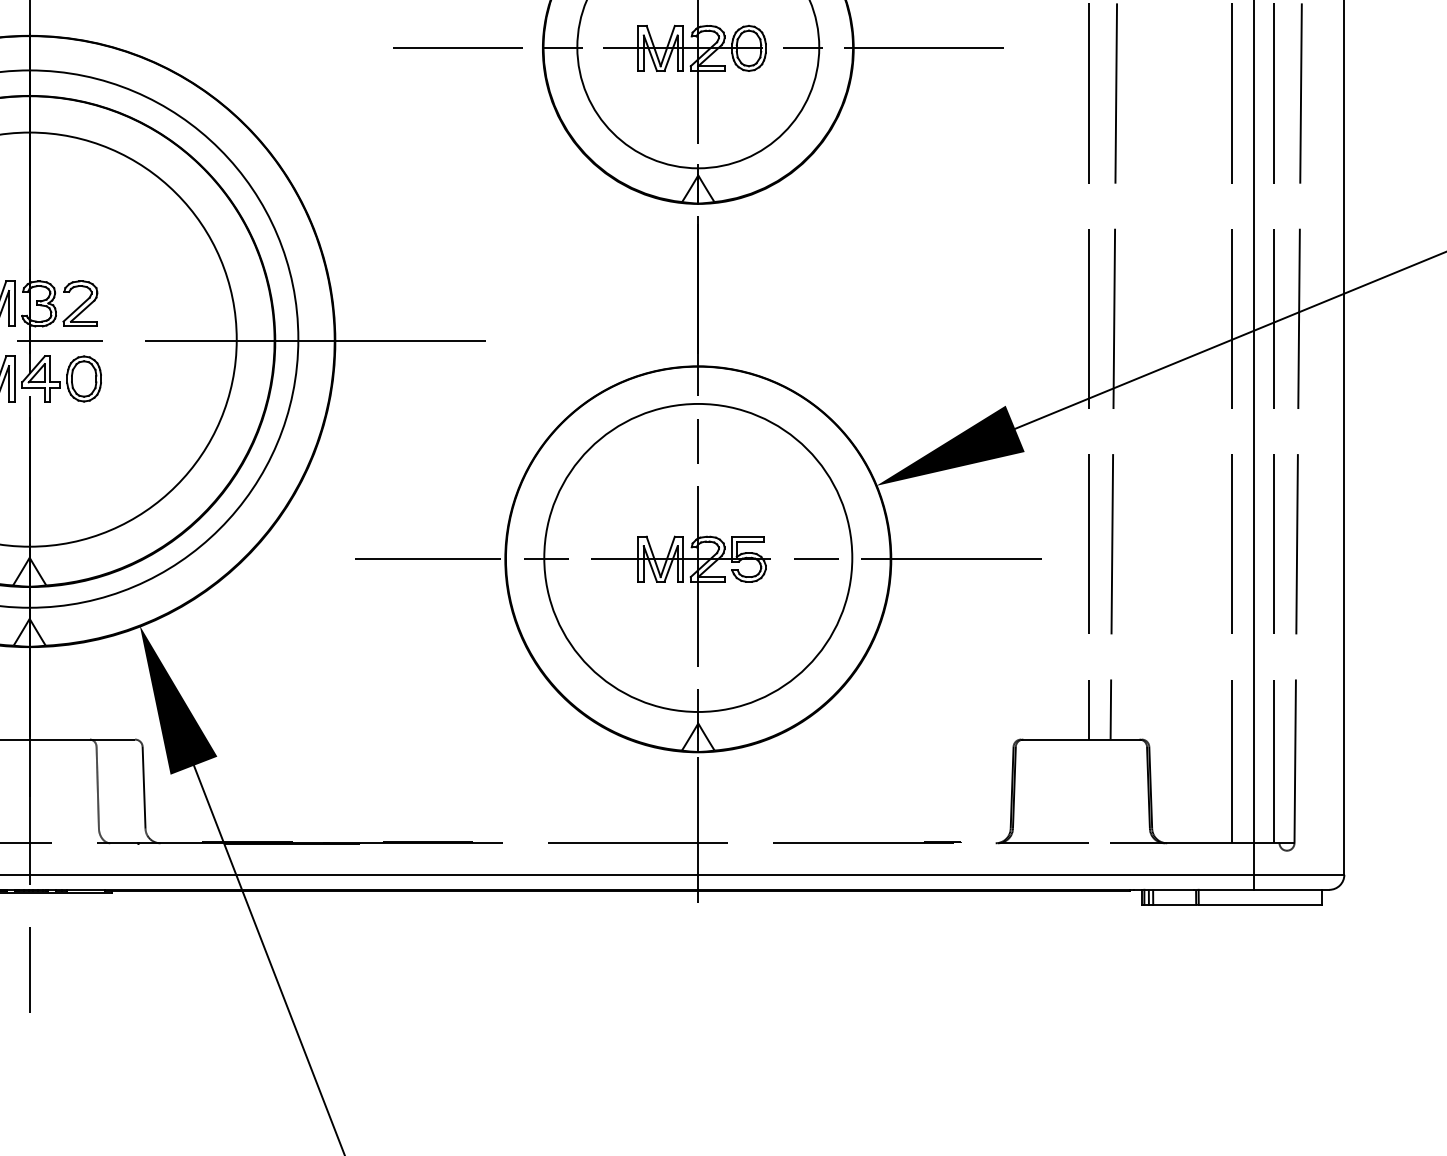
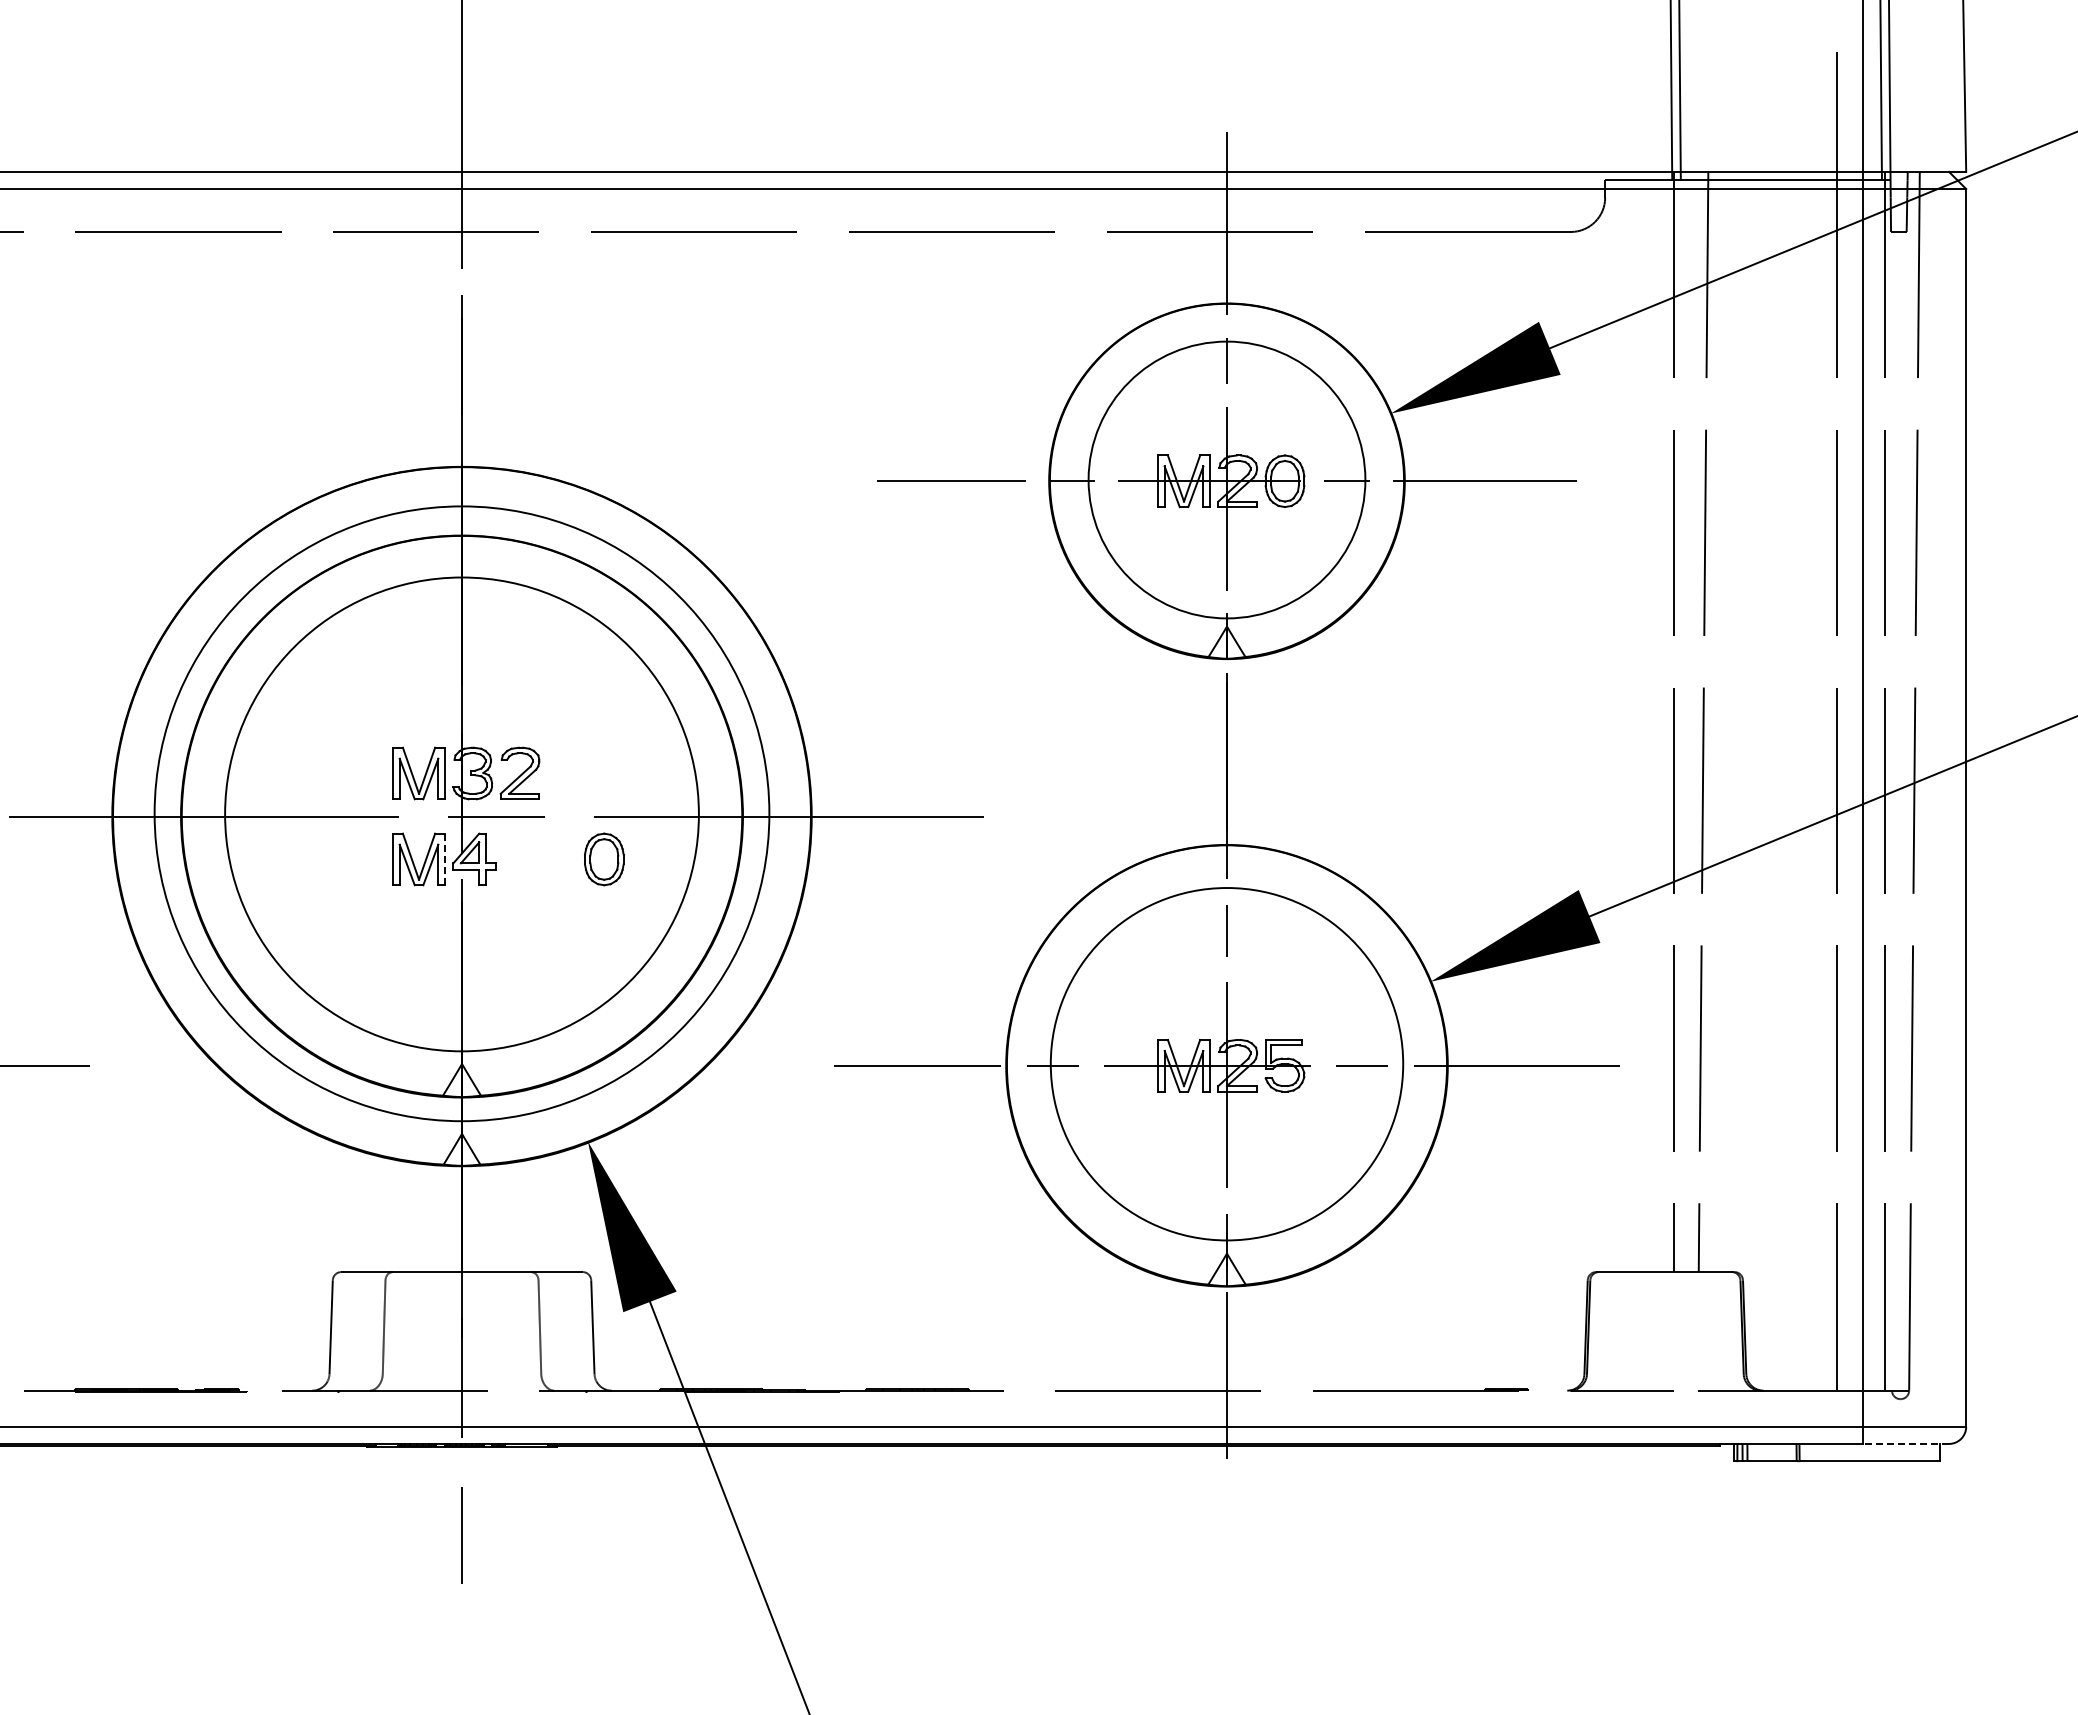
line: (14, 379) -> (444, 859), solid -> dashed
part: (84, 379) -> (604, 859), moved
line: (1292, 889) -> (1906, 1443), solid -> dashed

